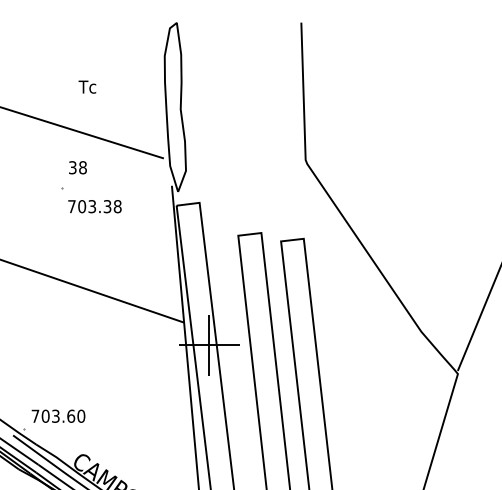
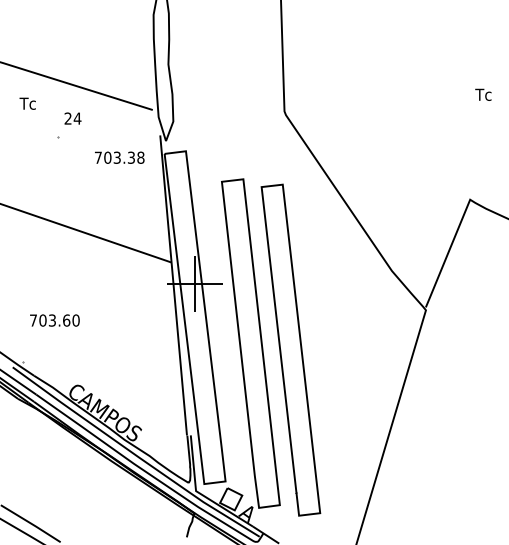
text: (87, 86) -> (27, 103), moved
text: (77, 167) -> (72, 118), 38 -> 24
text: (94, 206) -> (119, 157), moved
text: (58, 416) -> (54, 320), moved

